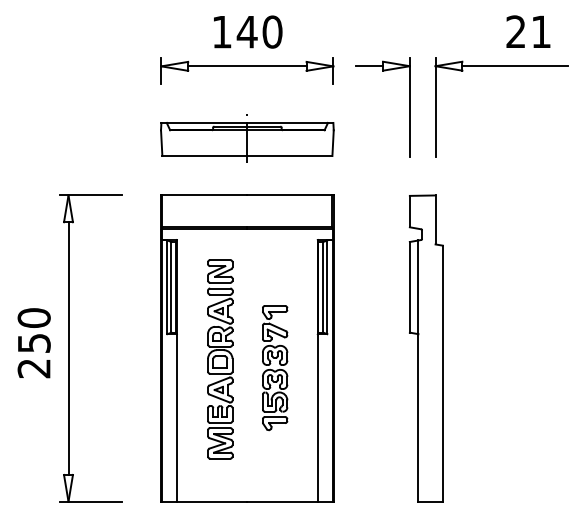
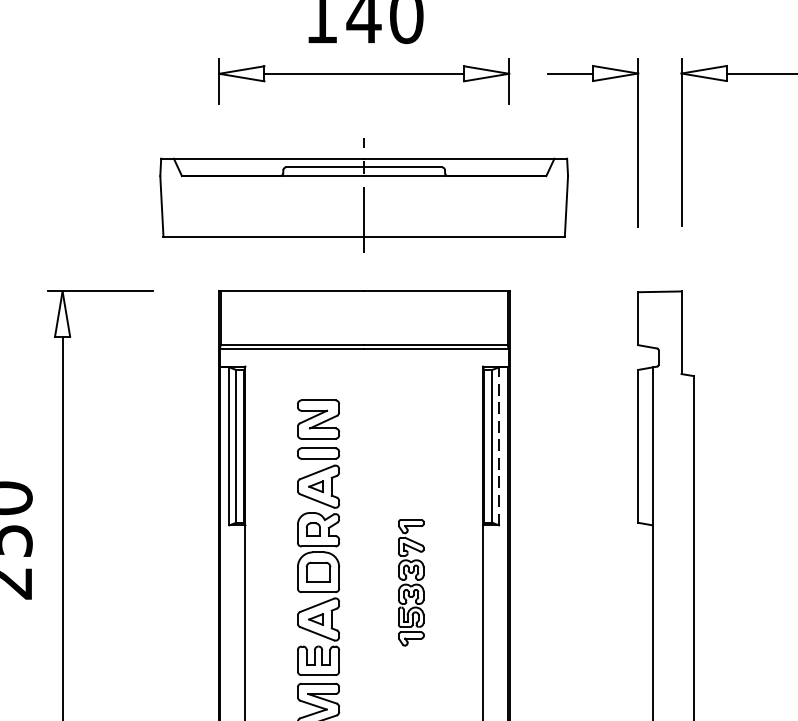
part: (247, 138) -> (364, 195), size x1.4
line: (327, 287) -> (499, 446), solid -> dashed
part: (275, 368) -> (411, 583), size x0.6

